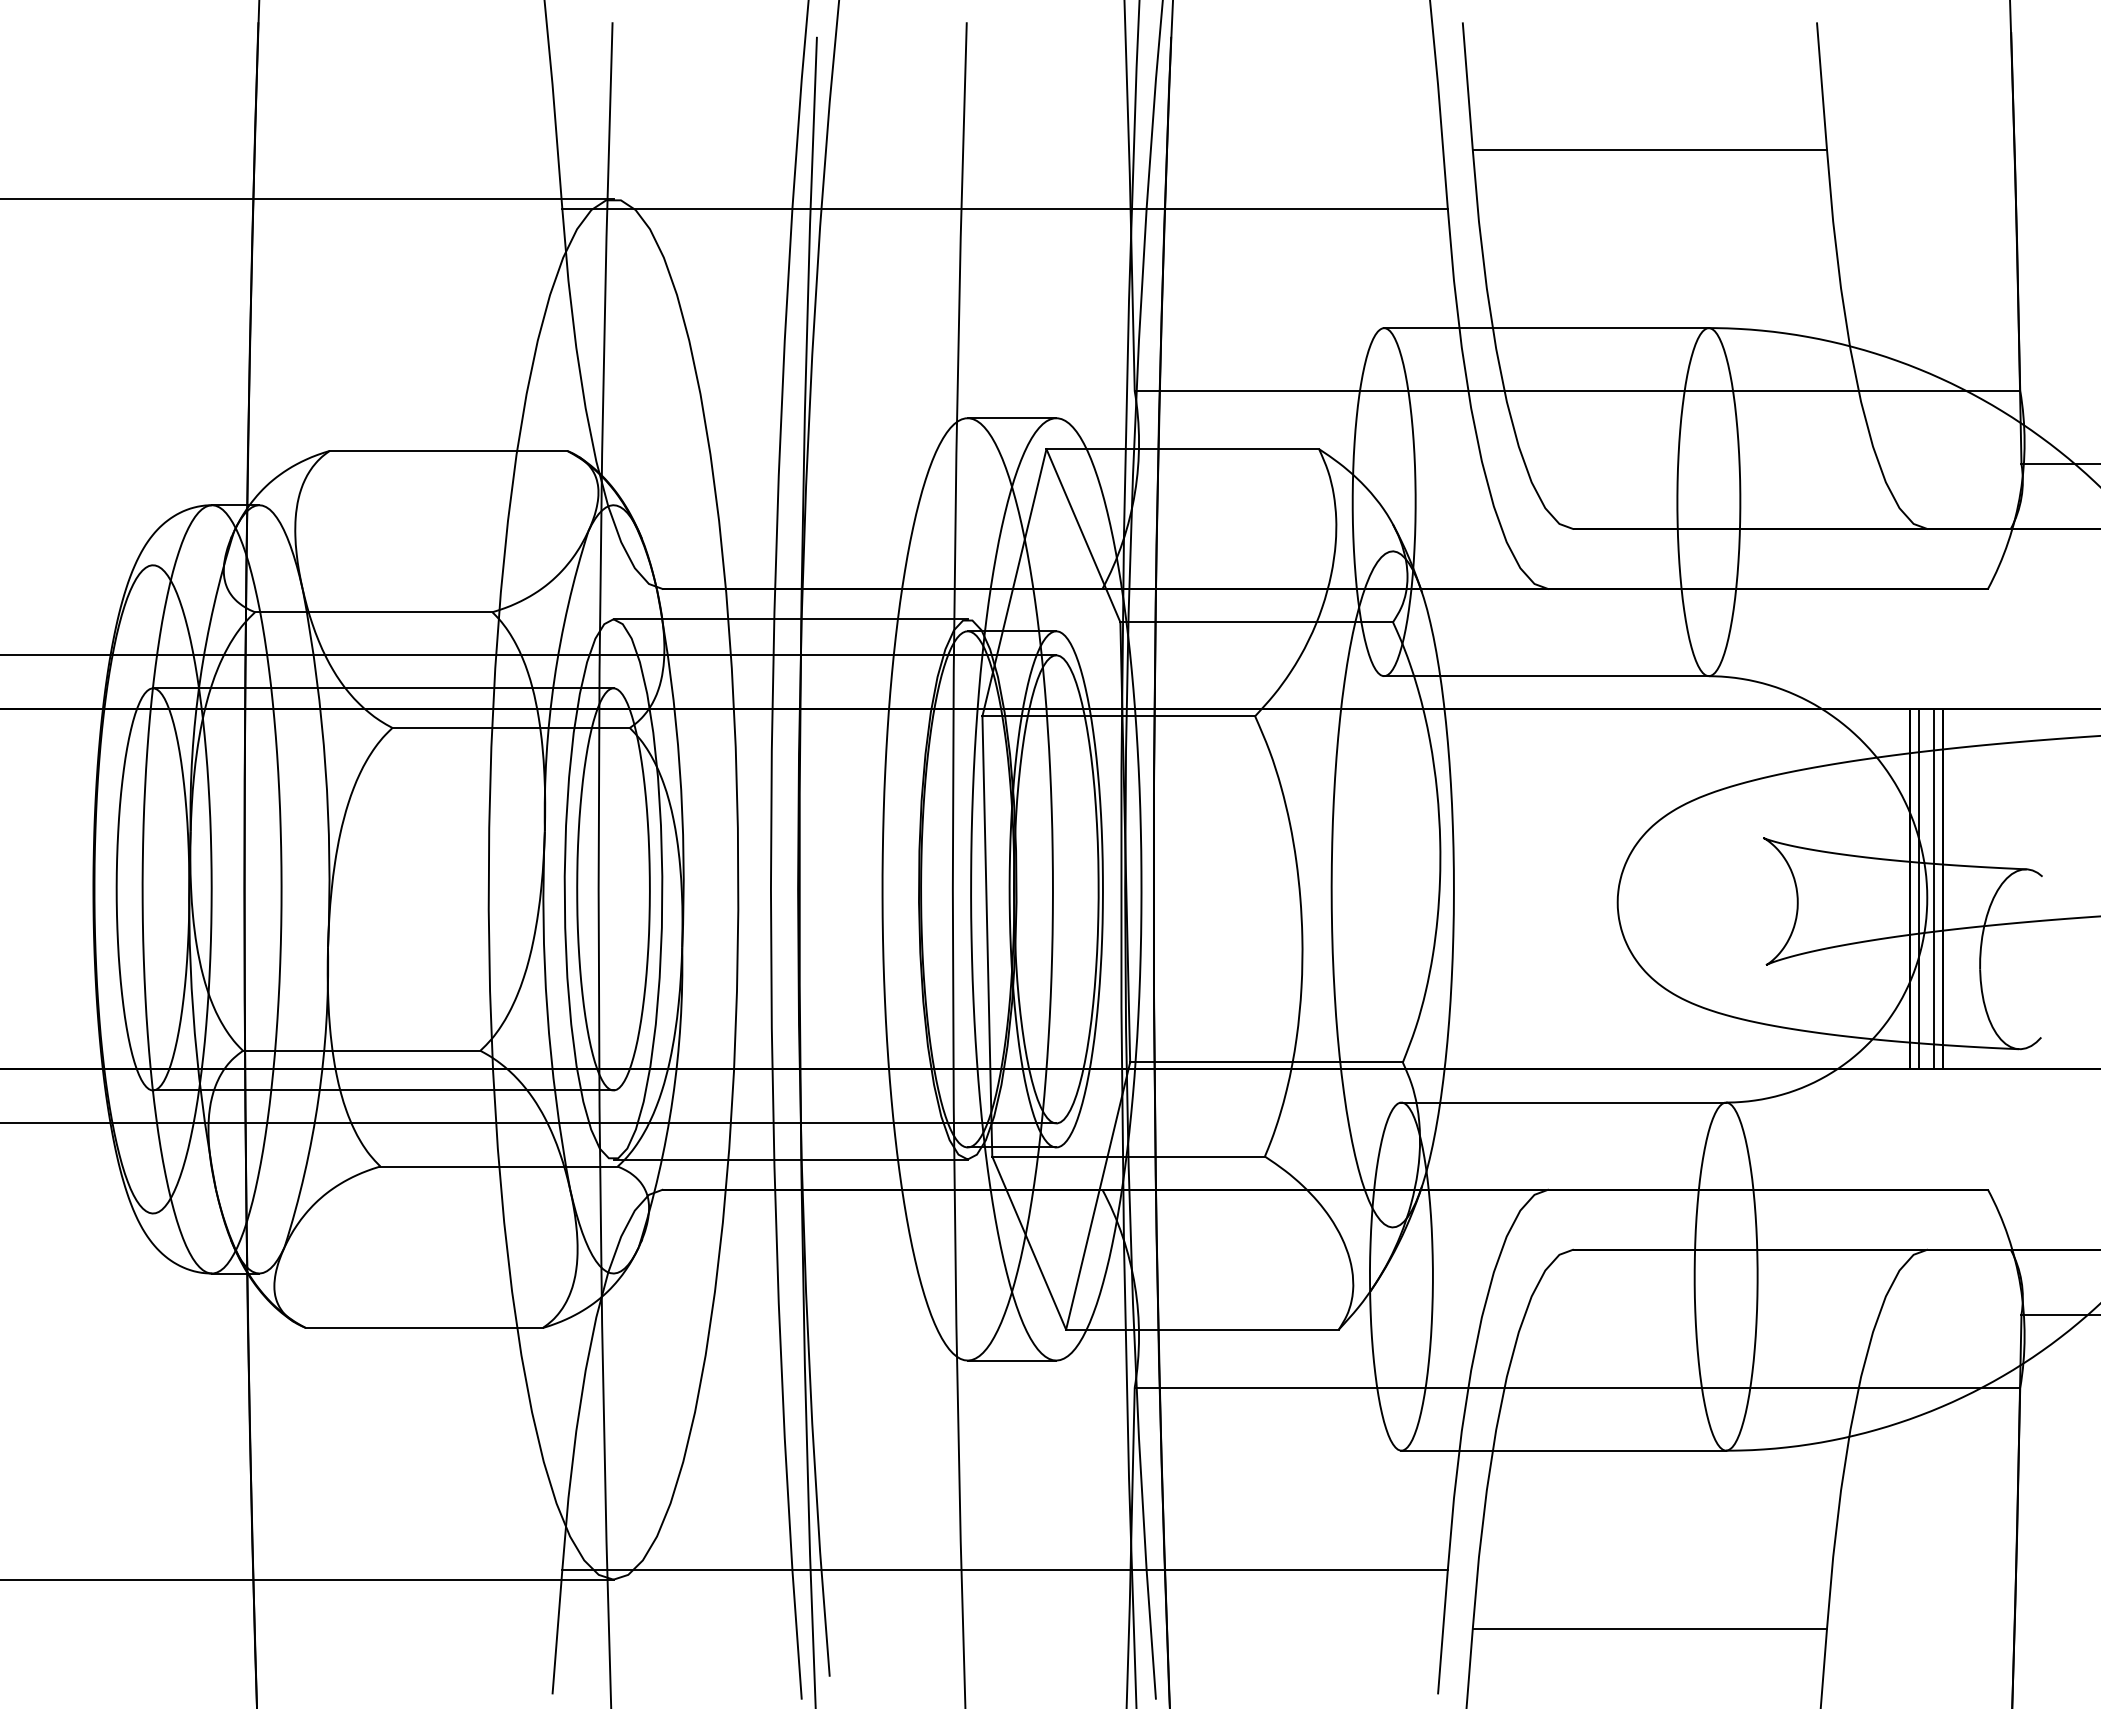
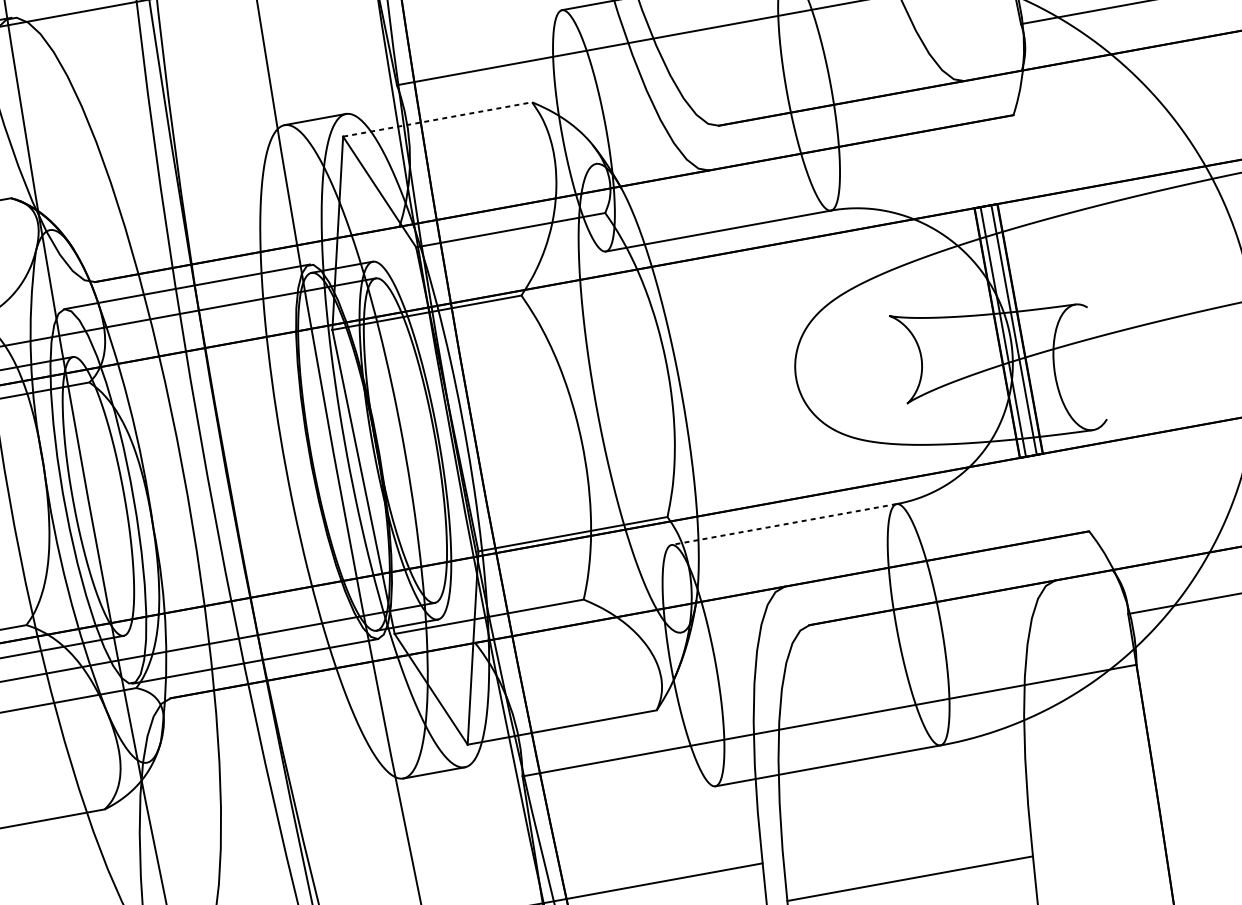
line: (1183, 449) -> (438, 119), solid -> dashed
line: (1563, 1102) -> (783, 524), solid -> dashed

